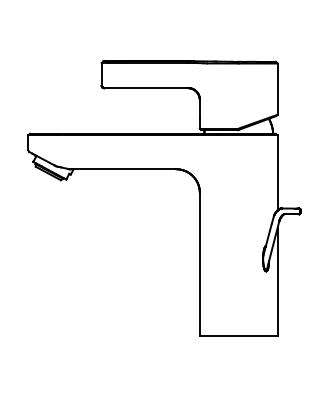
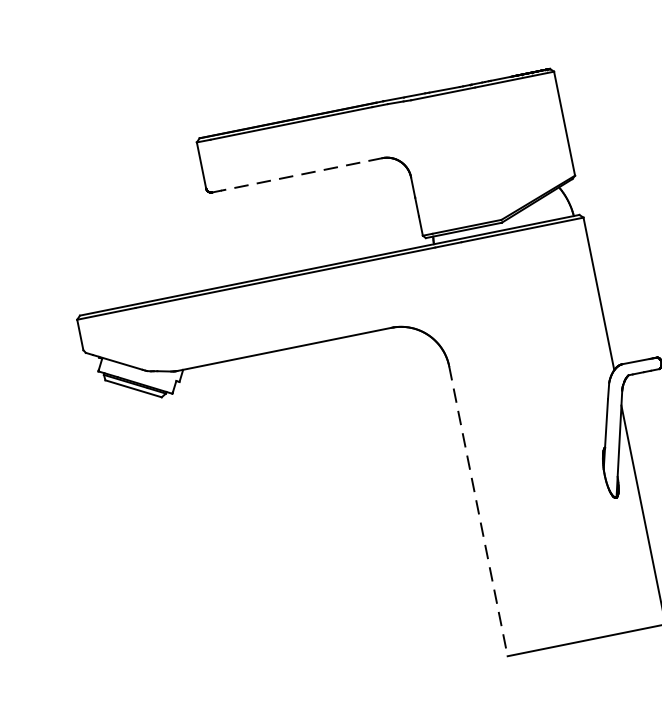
line: (148, 88) -> (302, 175), solid -> dashed
line: (199, 264) -> (477, 511), solid -> dashed

